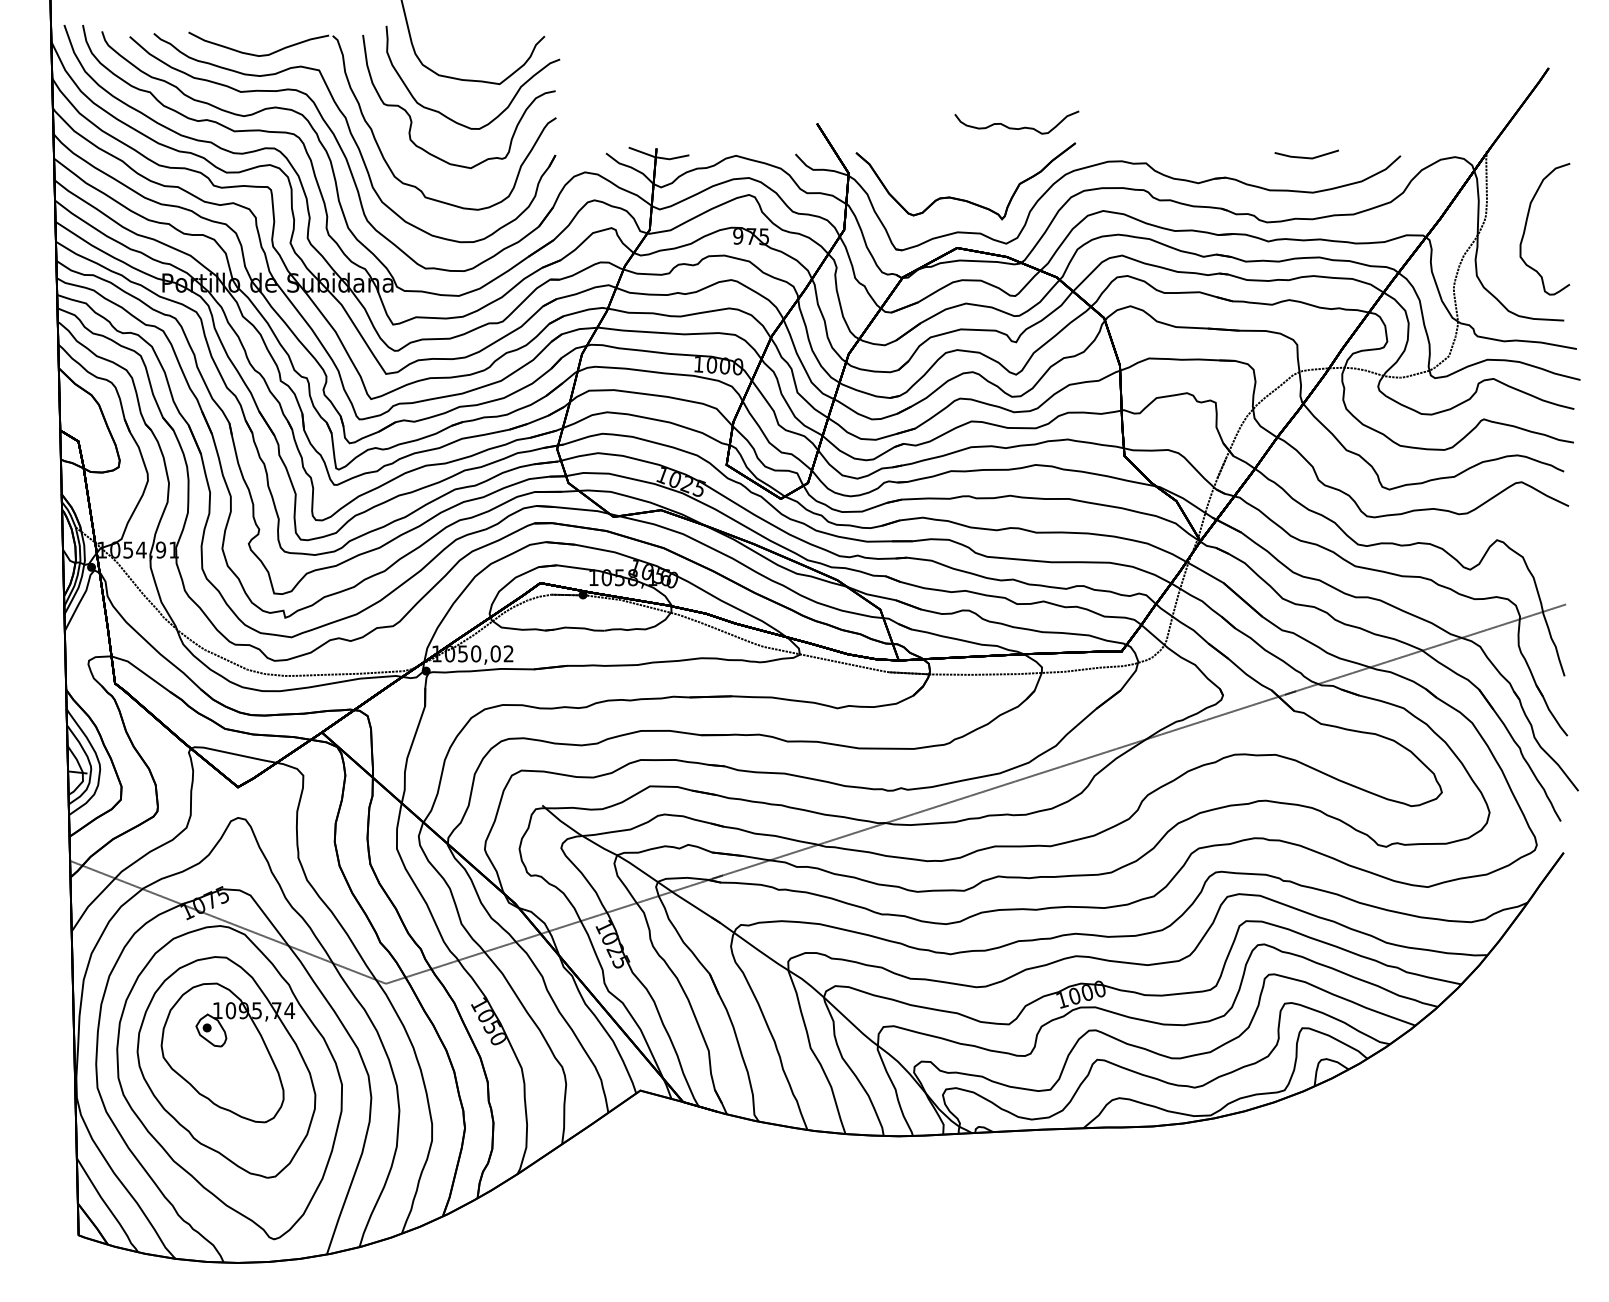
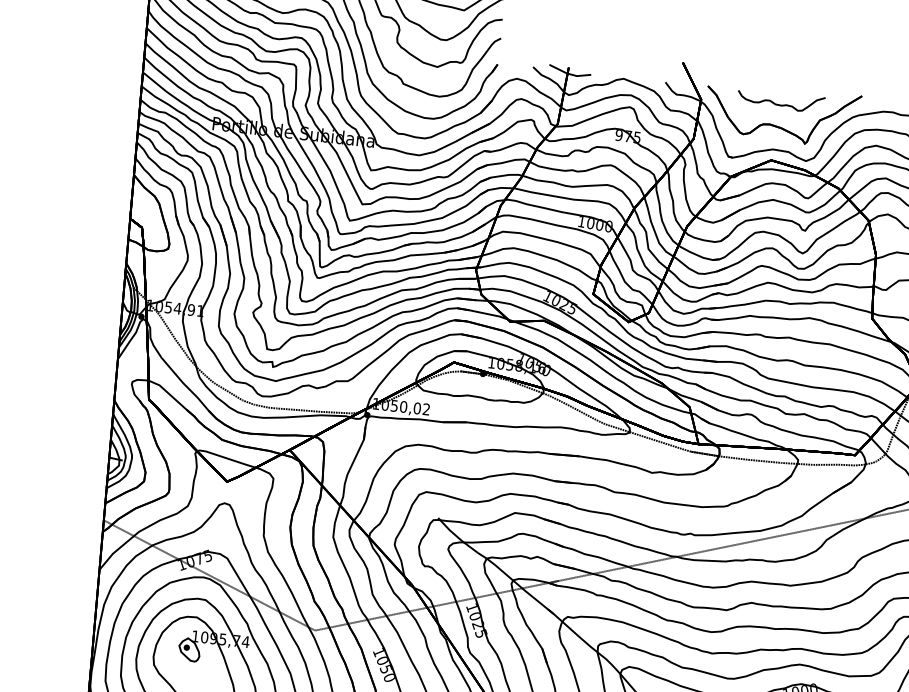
curve: (1014, 127) -> (779, 104), moved

